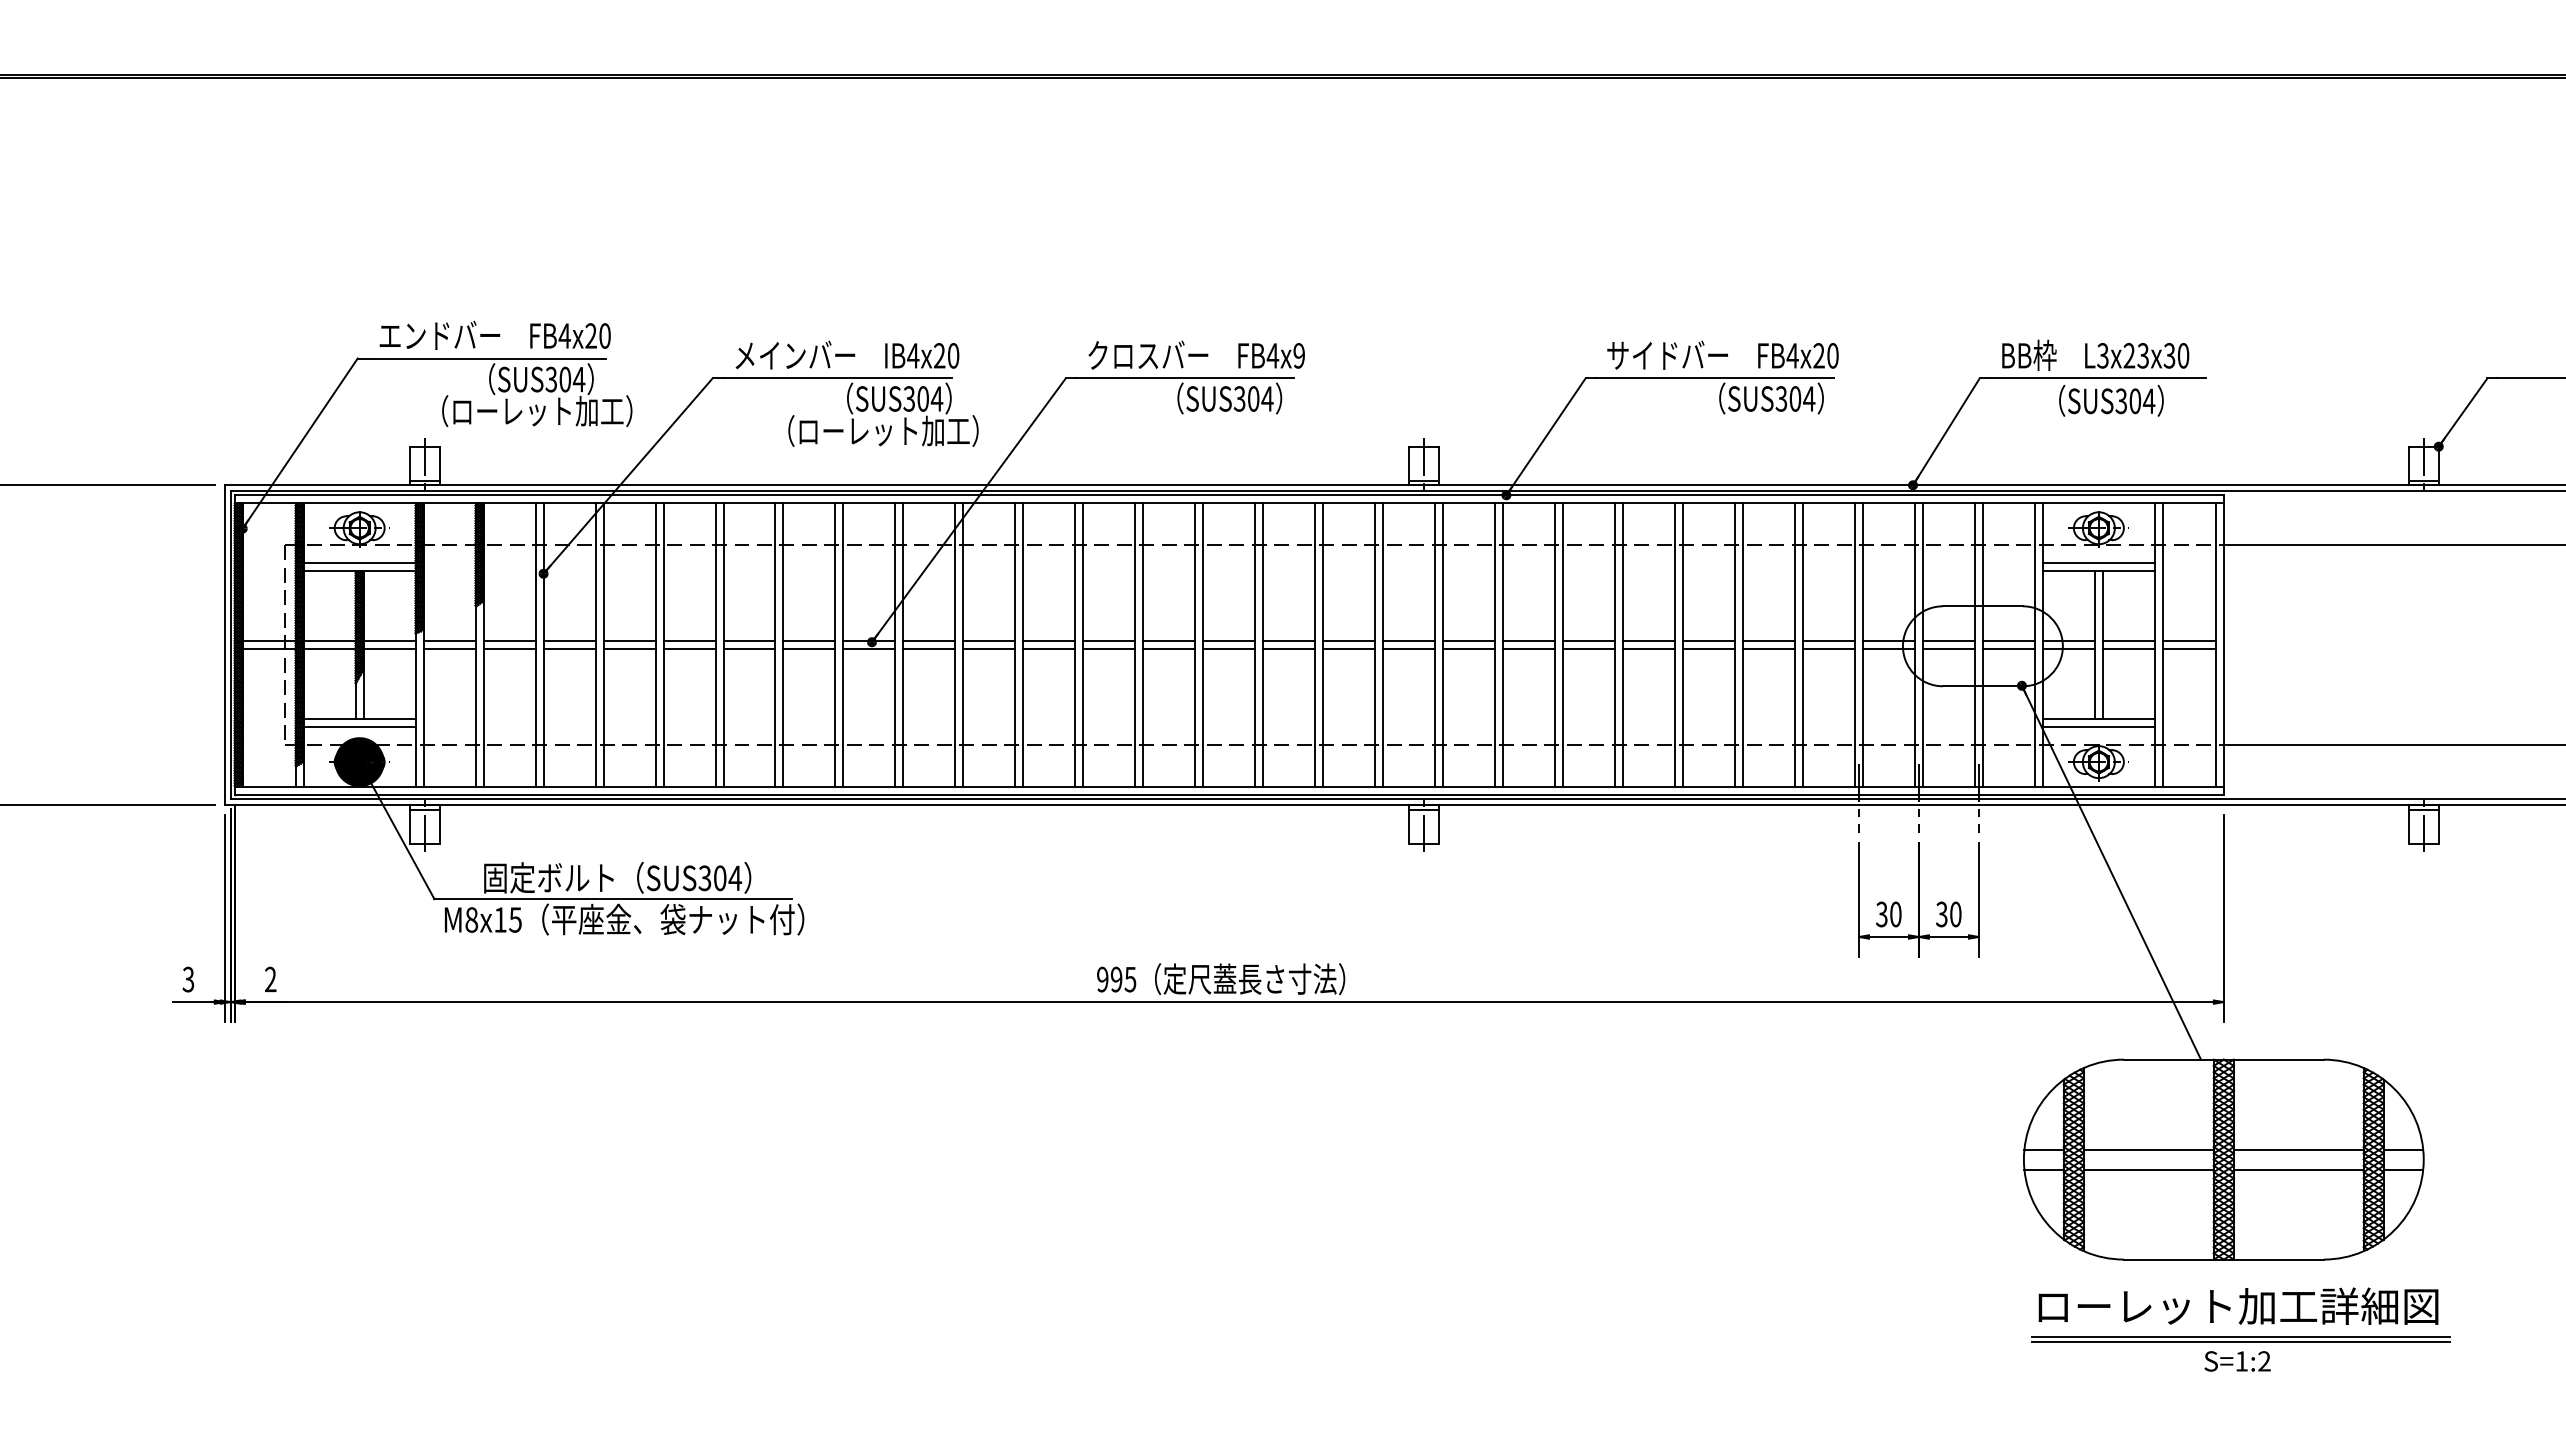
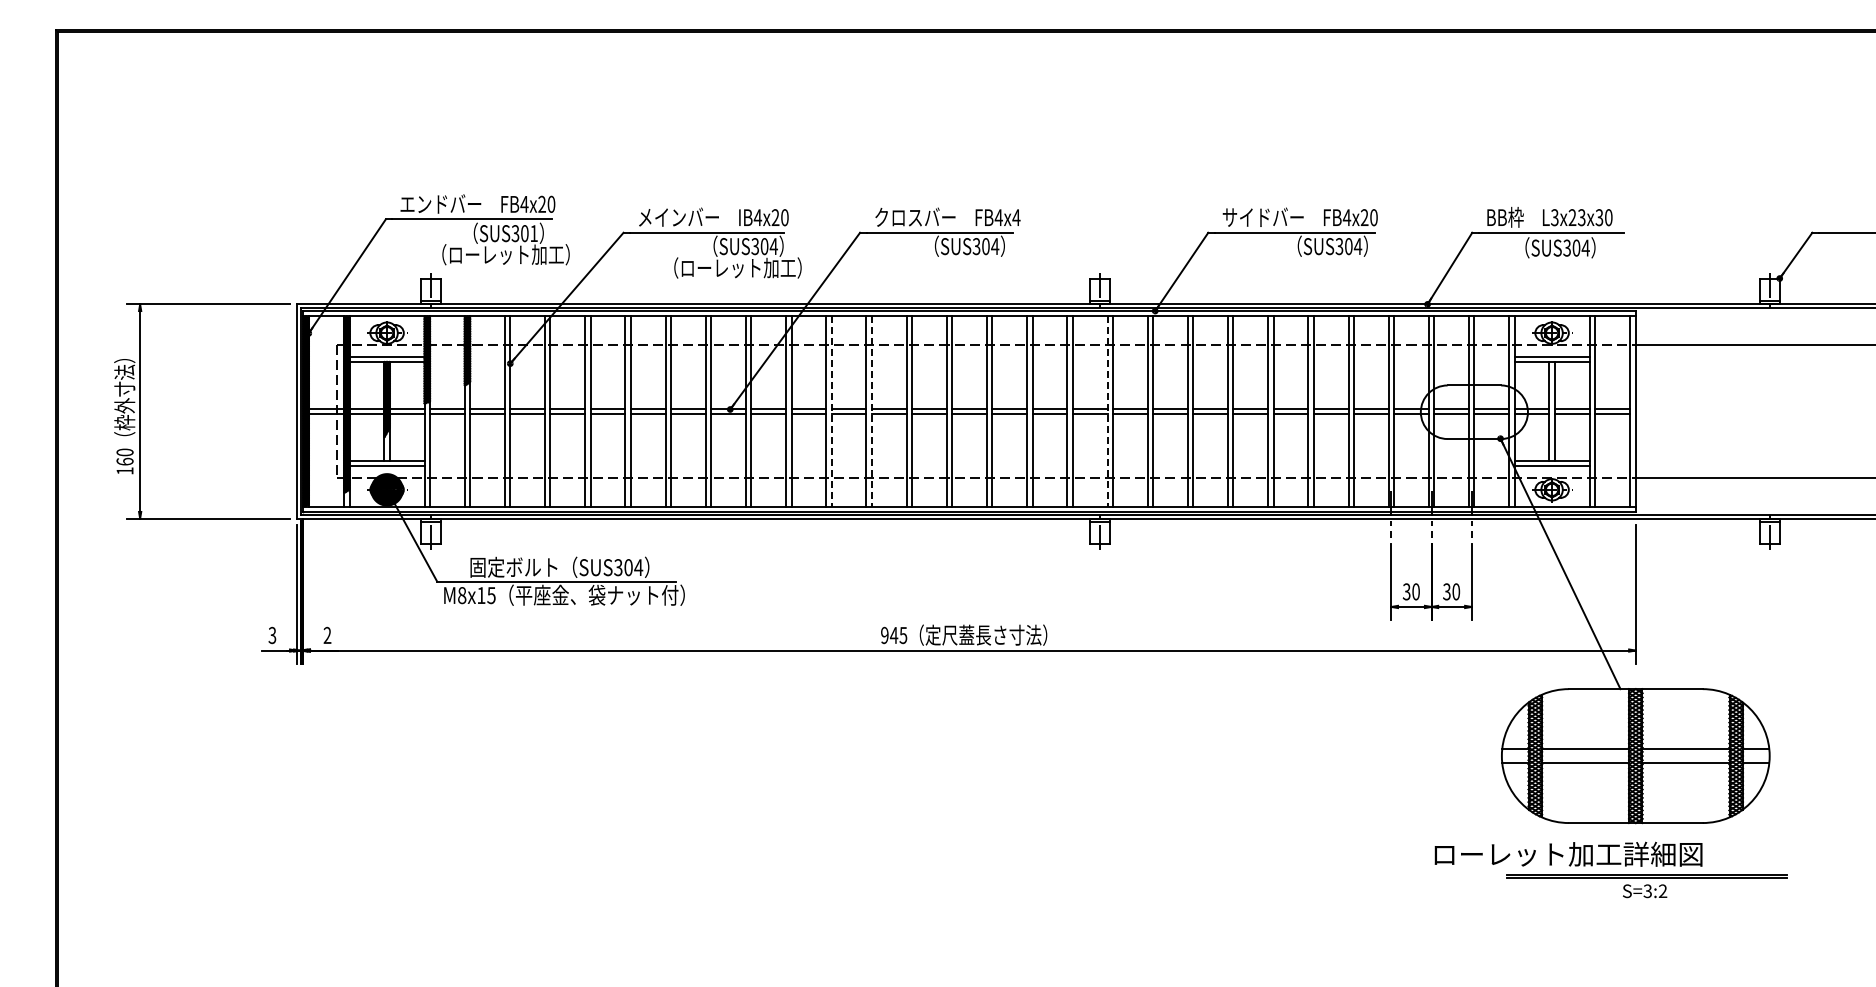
text: (1299, 355) -> (1016, 217), FB4x9 -> FB4x4
text: (578, 379) -> (533, 233), SUS304 -> SUS301
line: (1023, 646) -> (831, 412), solid -> dashed
line: (1082, 646) -> (871, 412), solid -> dashed
line: (1435, 646) -> (1107, 412), solid -> dashed
text: (1115, 979) -> (893, 635), 995 -> 945
text: (2238, 1305) -> (1568, 853), moved
text: (2241, 1361) -> (1647, 891), S=1:2 -> S=3:2

